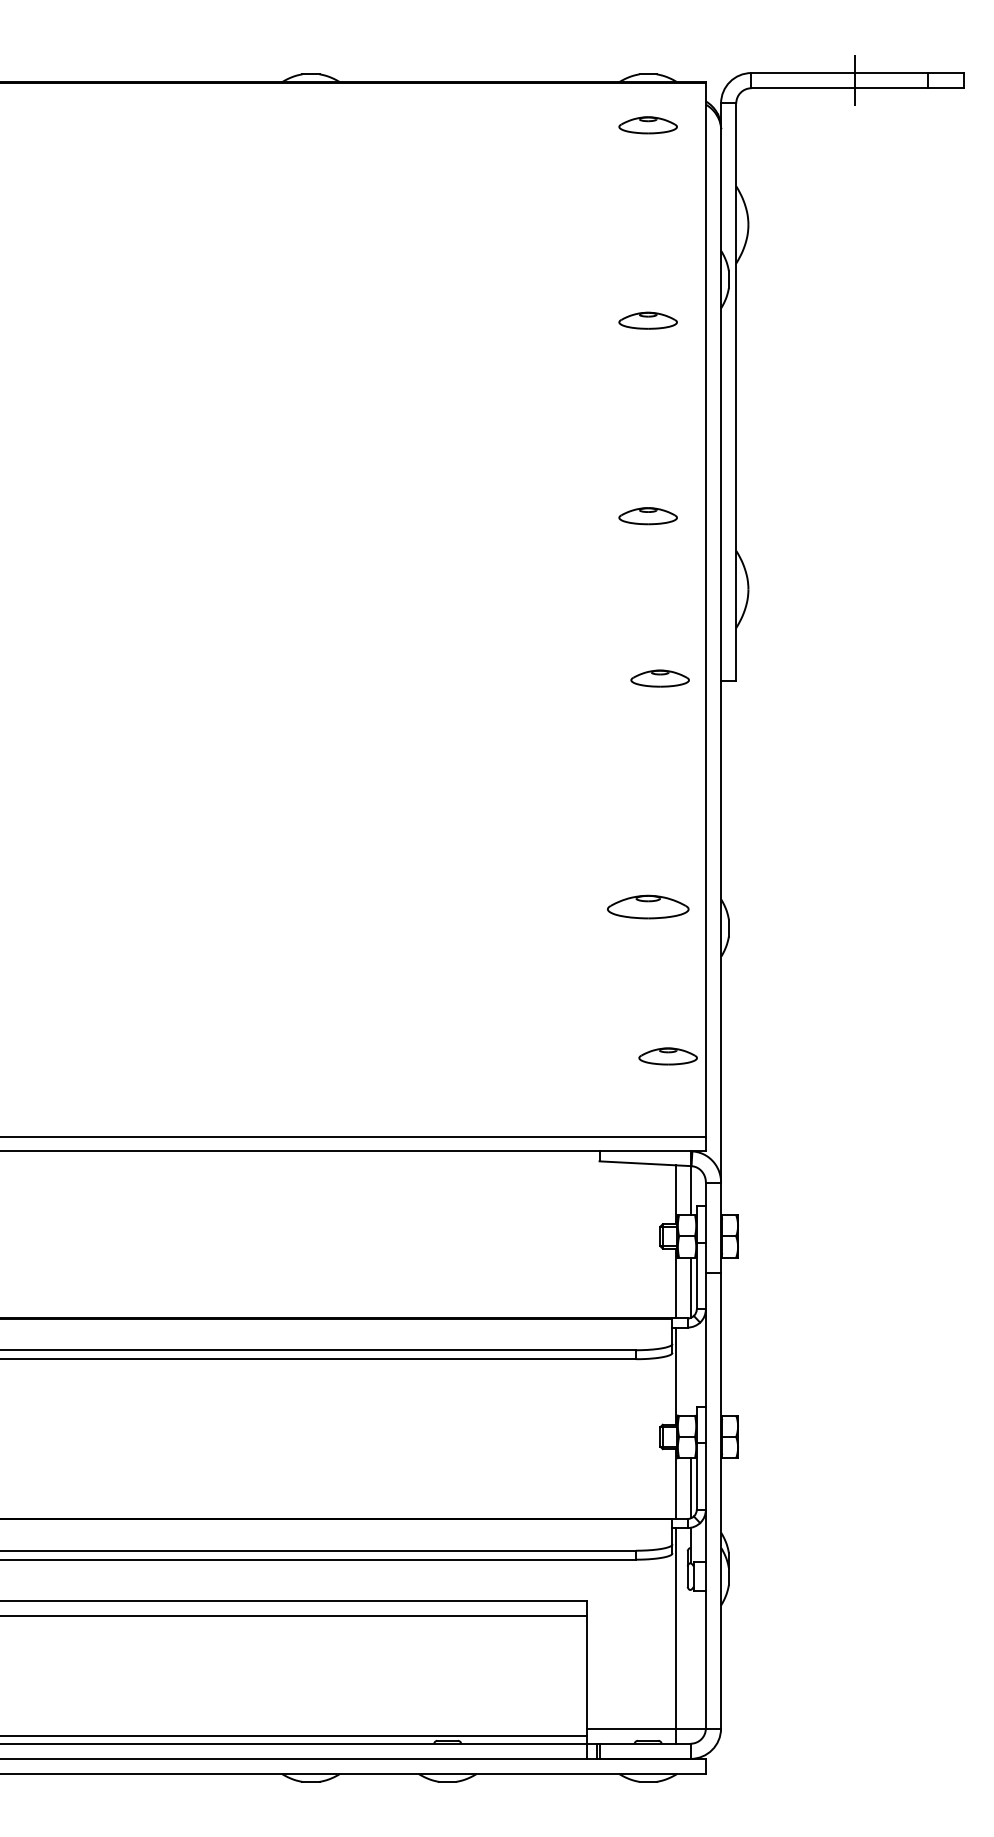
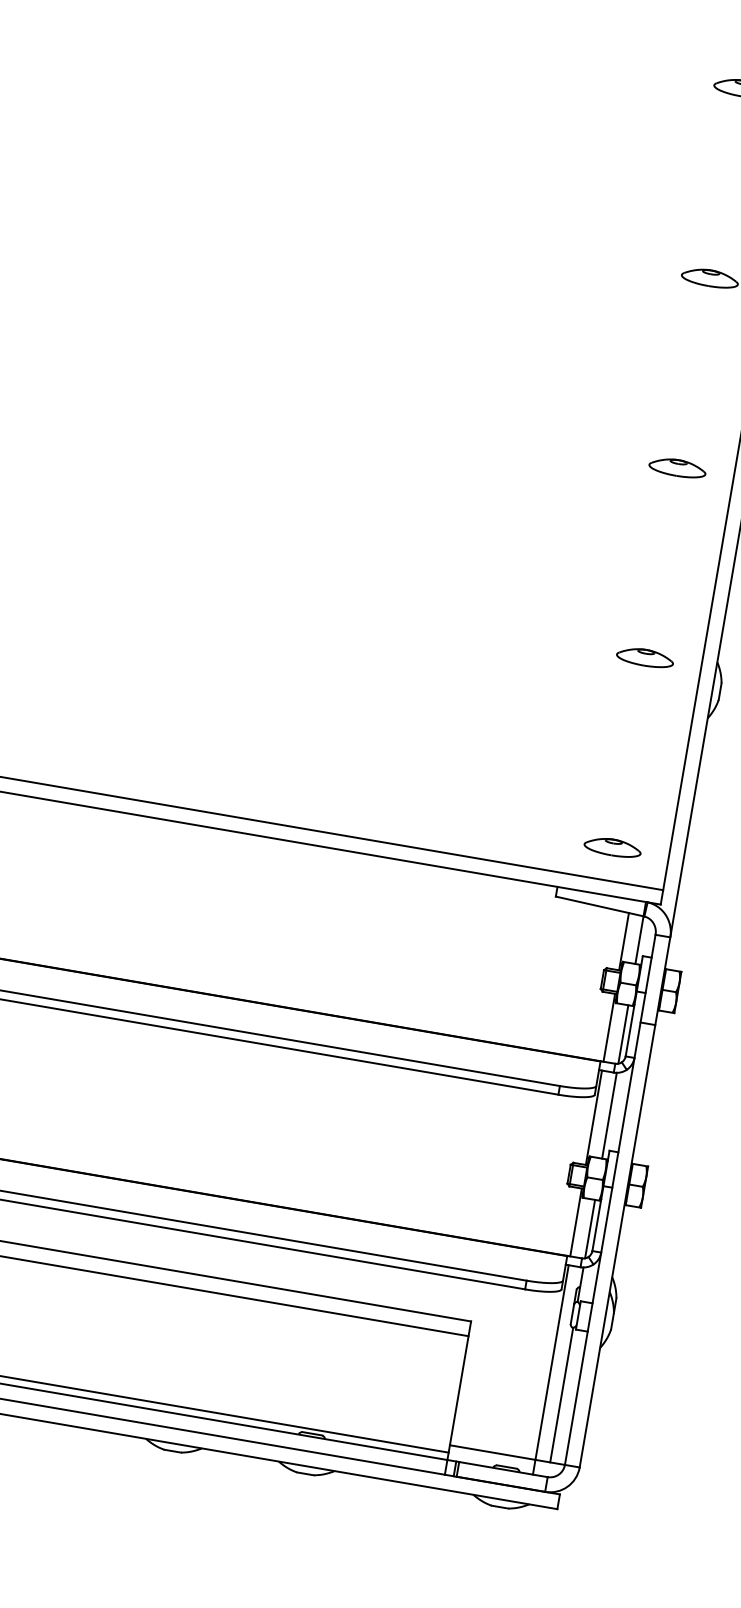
part: (659, 678) -> (677, 467), moved
part: (647, 906) -> (644, 657), size x0.71
part: (667, 1056) -> (612, 847), moved
line: (690, 1371) -> (609, 1115), added
line: (690, 1658) -> (561, 1394), added

